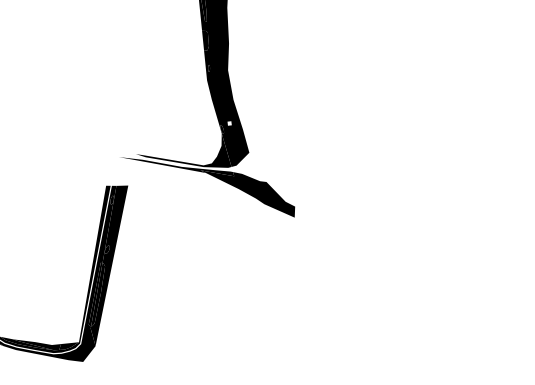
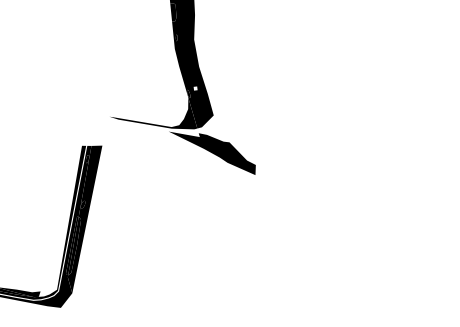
fill: (176, 166) -> (146, 128), removed
fill: (68, 345) -> (47, 292), removed

